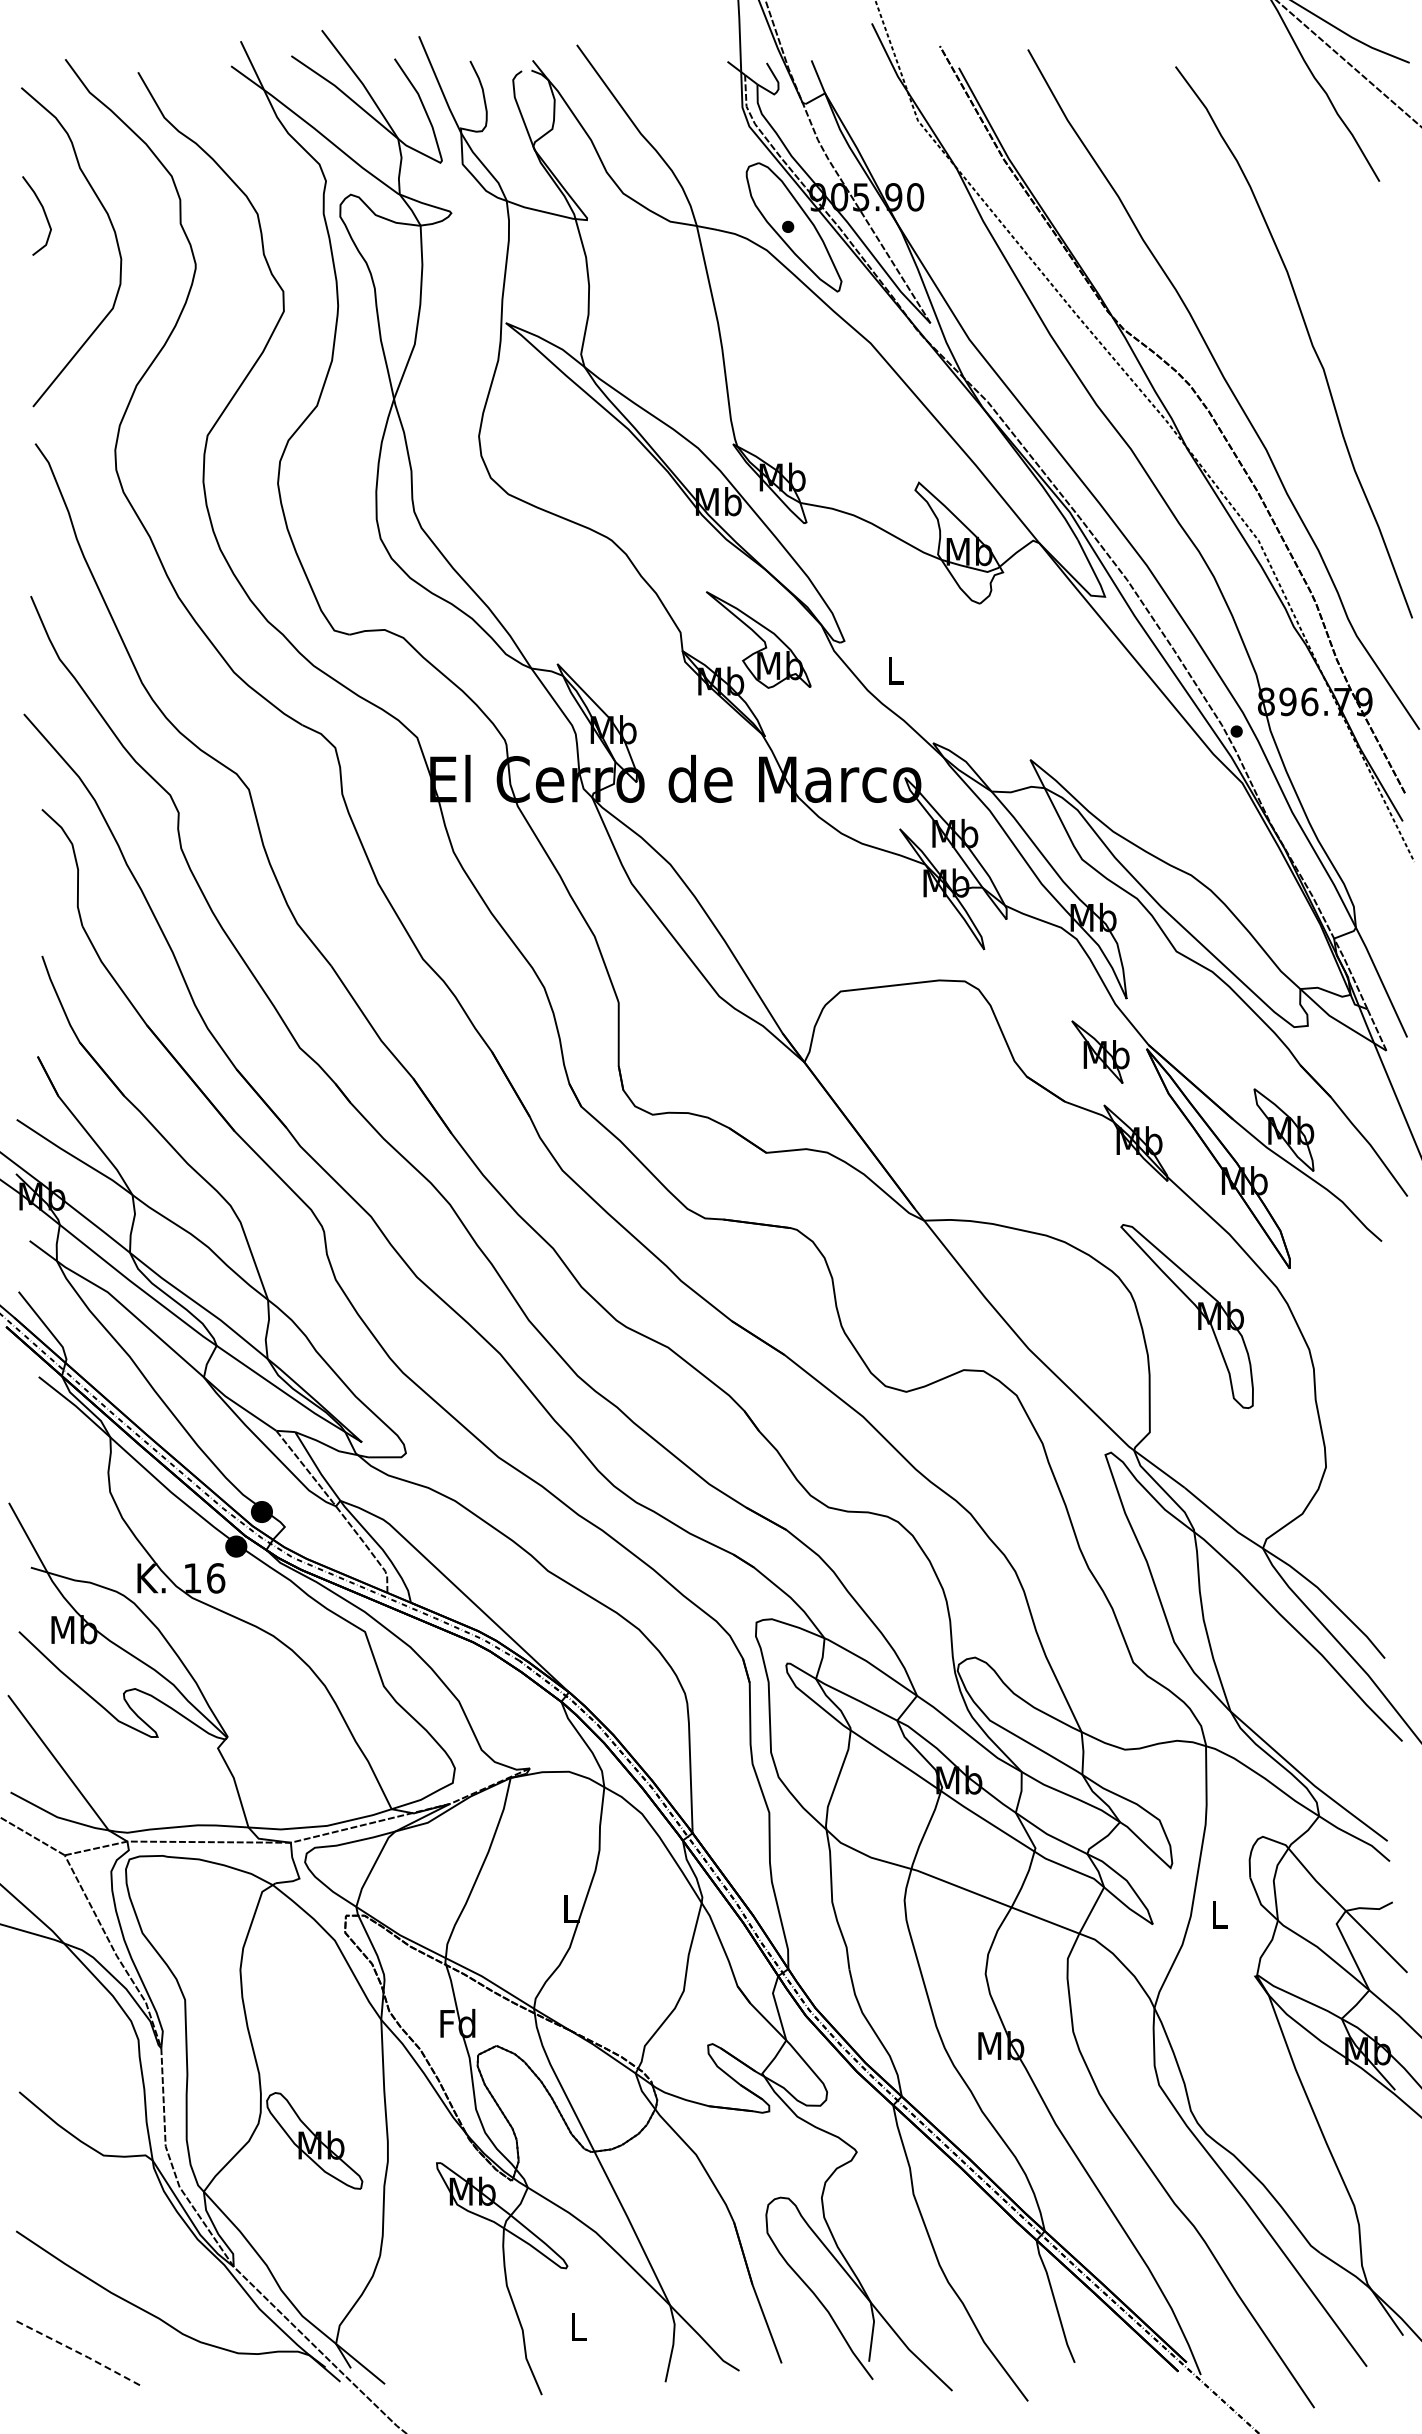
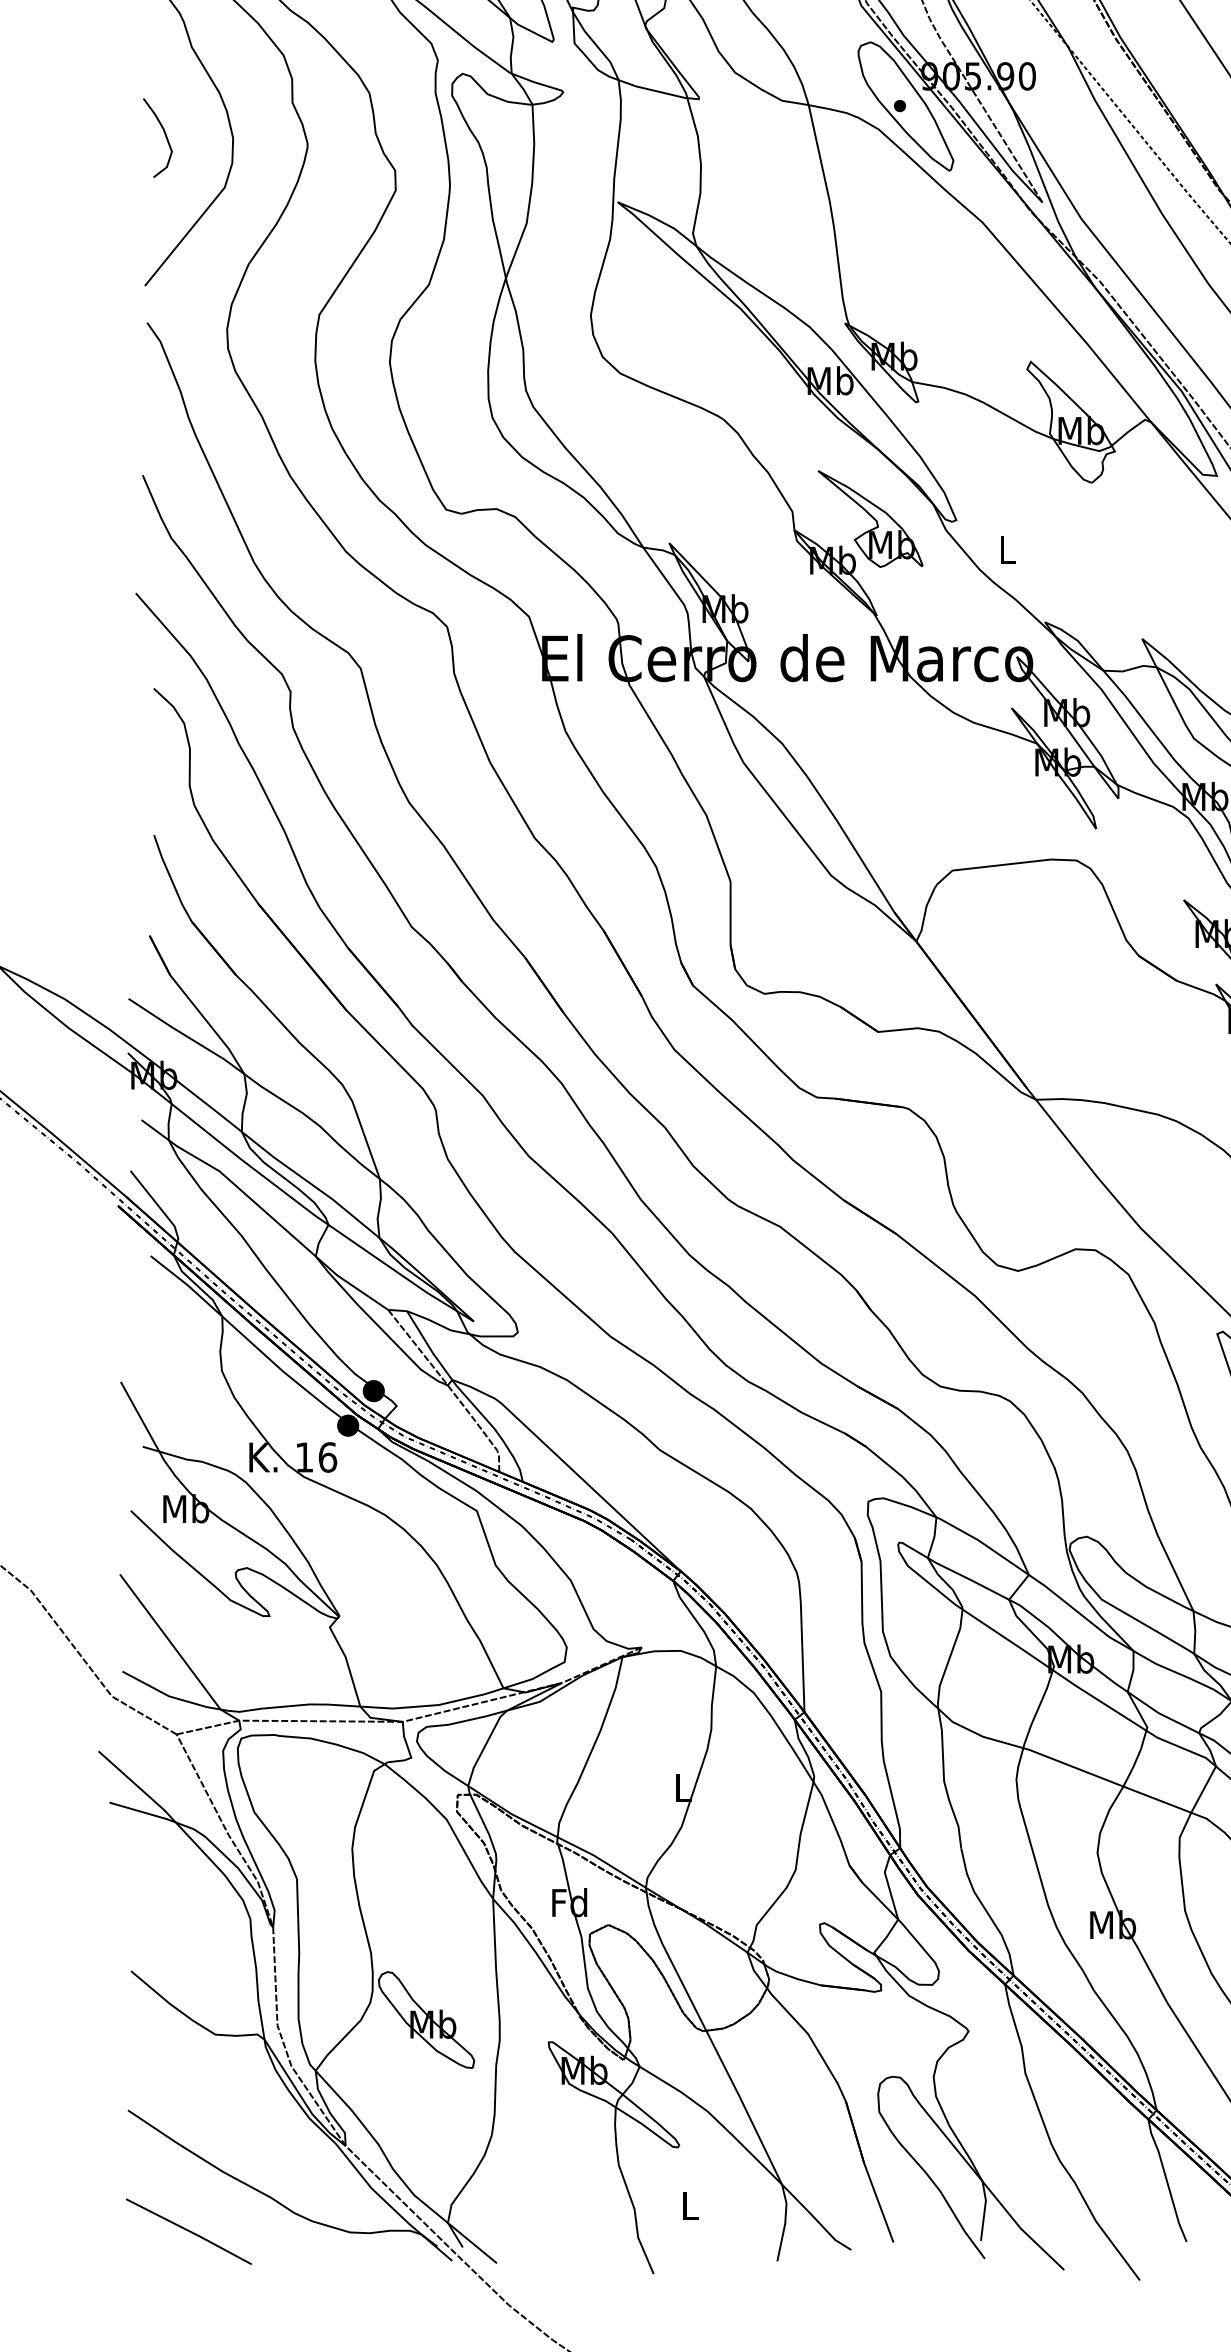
curve: (43, 212) -> (164, 134), moved
line: (78, 2352) -> (190, 2231), dashed -> solid

